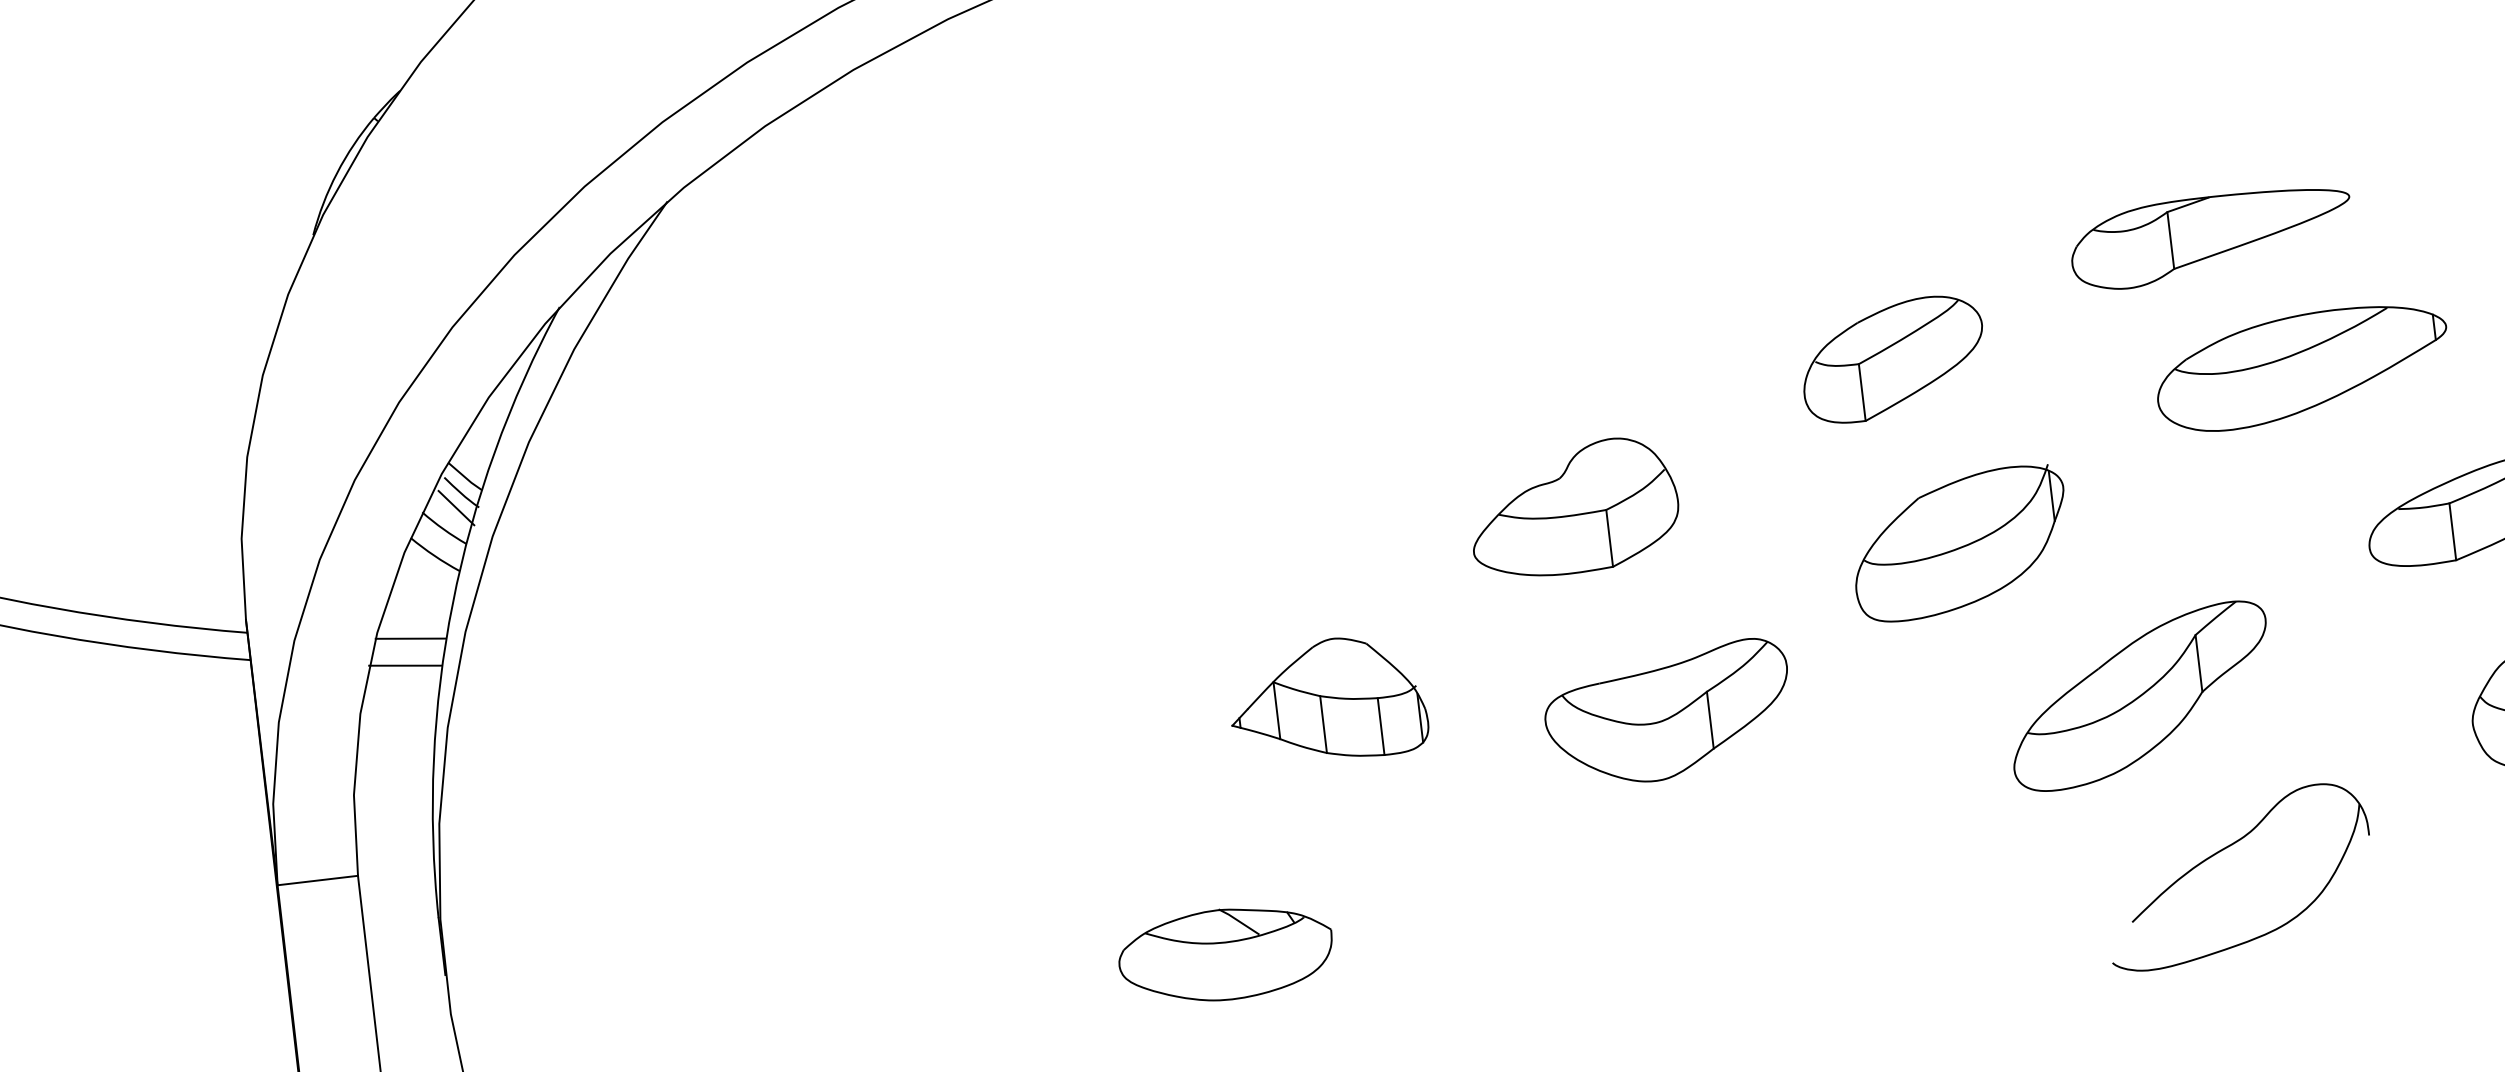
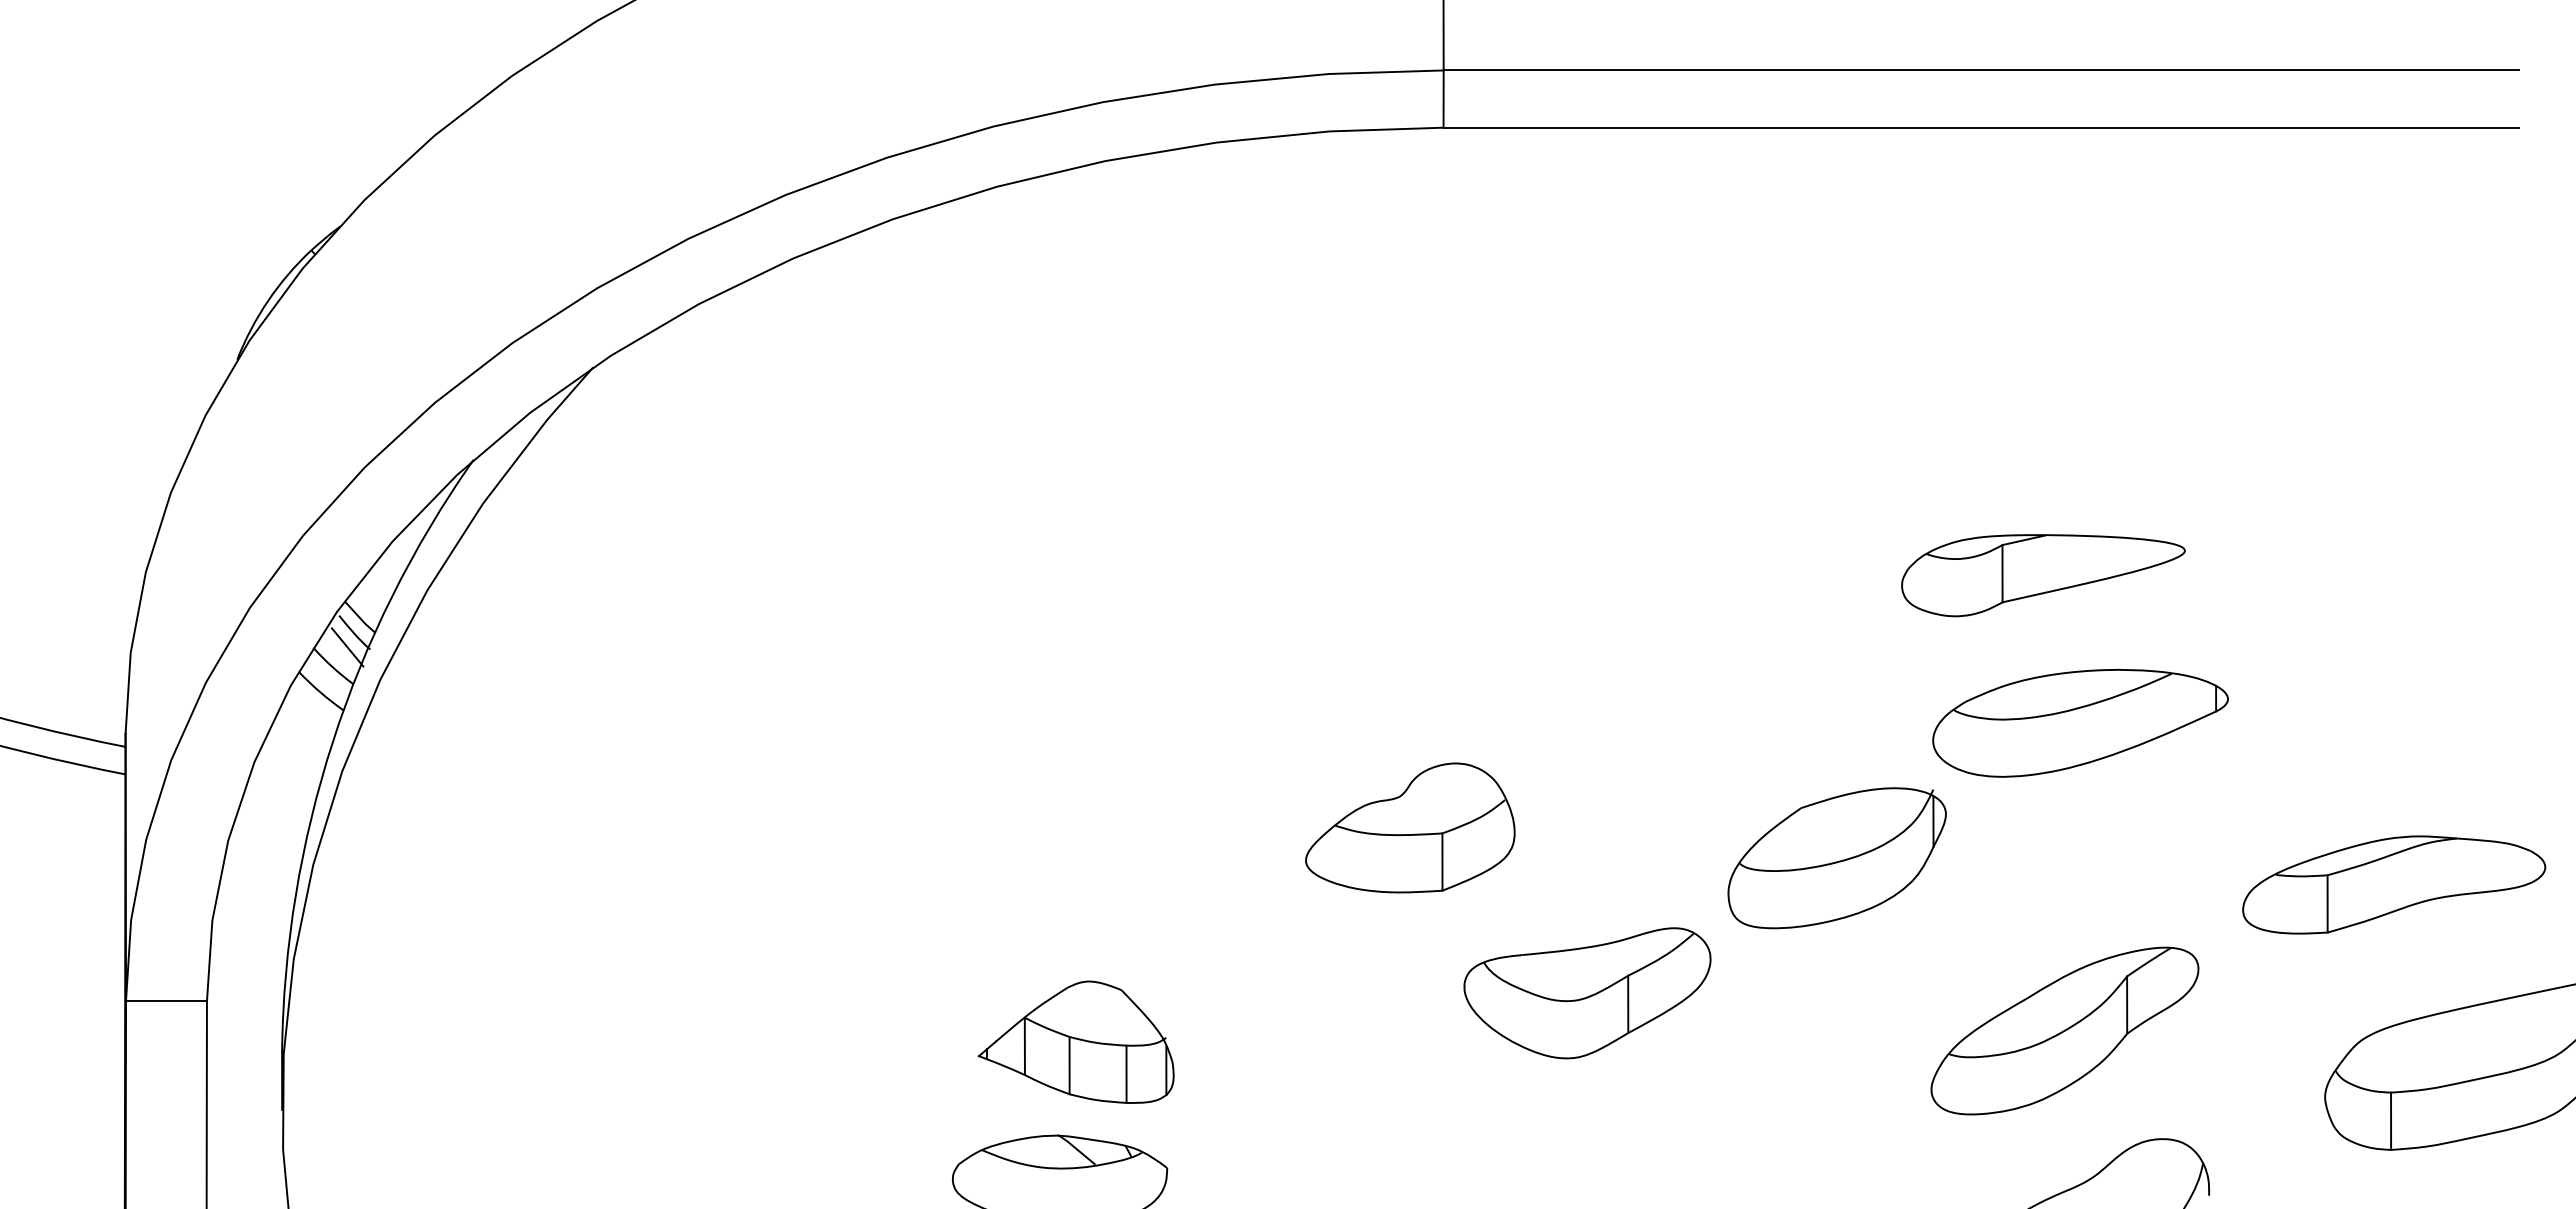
part: (2211, 237) -> (2043, 575), moved
part: (1892, 359) -> (1791, 667), removed
part: (2302, 367) -> (2080, 723), moved
part: (1573, 507) -> (1410, 827), moved
line: (411, 638) -> (287, 771), removed
line: (405, 665) -> (278, 797), removed
part: (2139, 696) -> (2064, 1030), moved
part: (1326, 699) -> (1075, 1041), moved
part: (1668, 714) -> (1587, 993), moved

